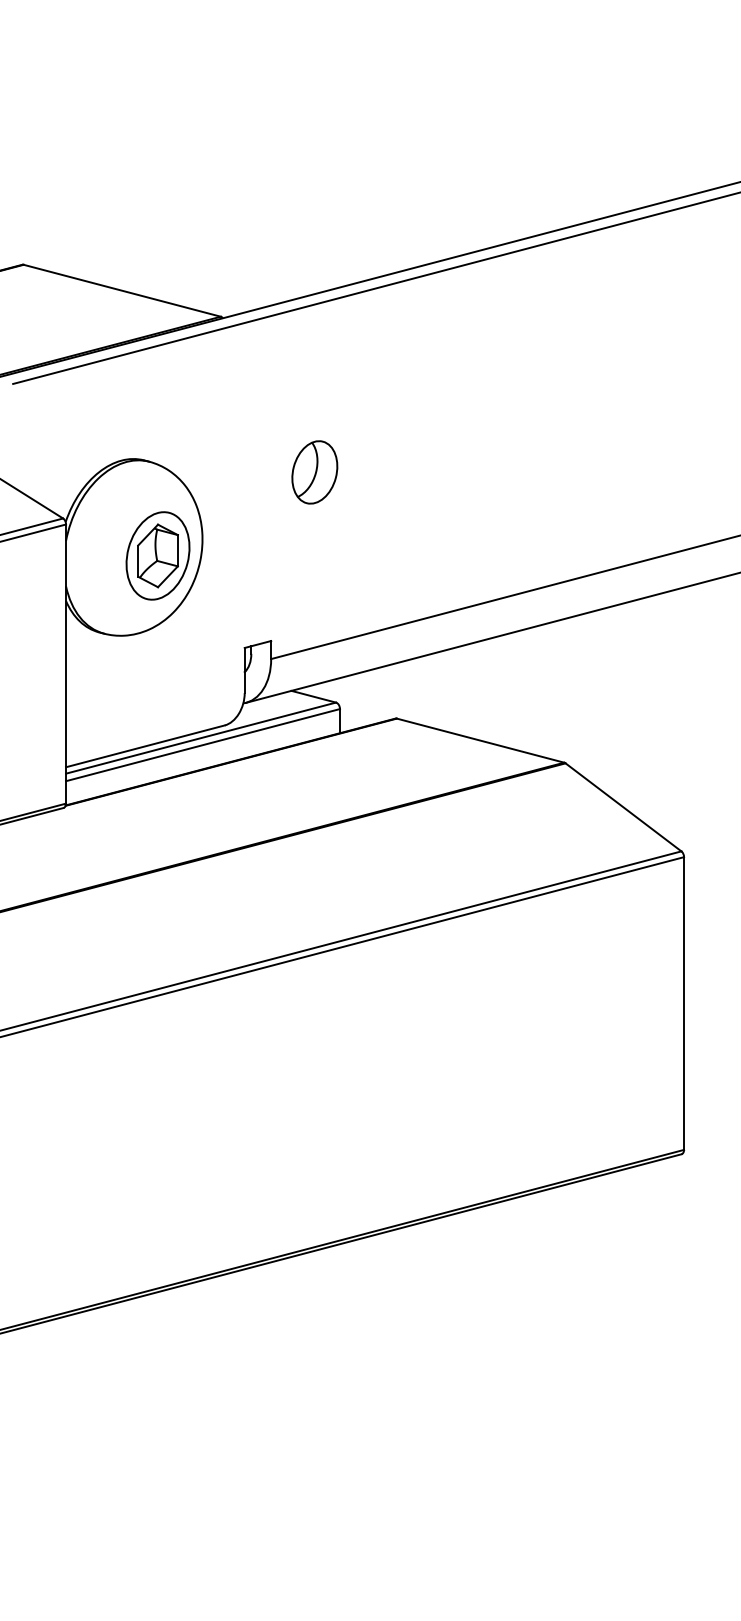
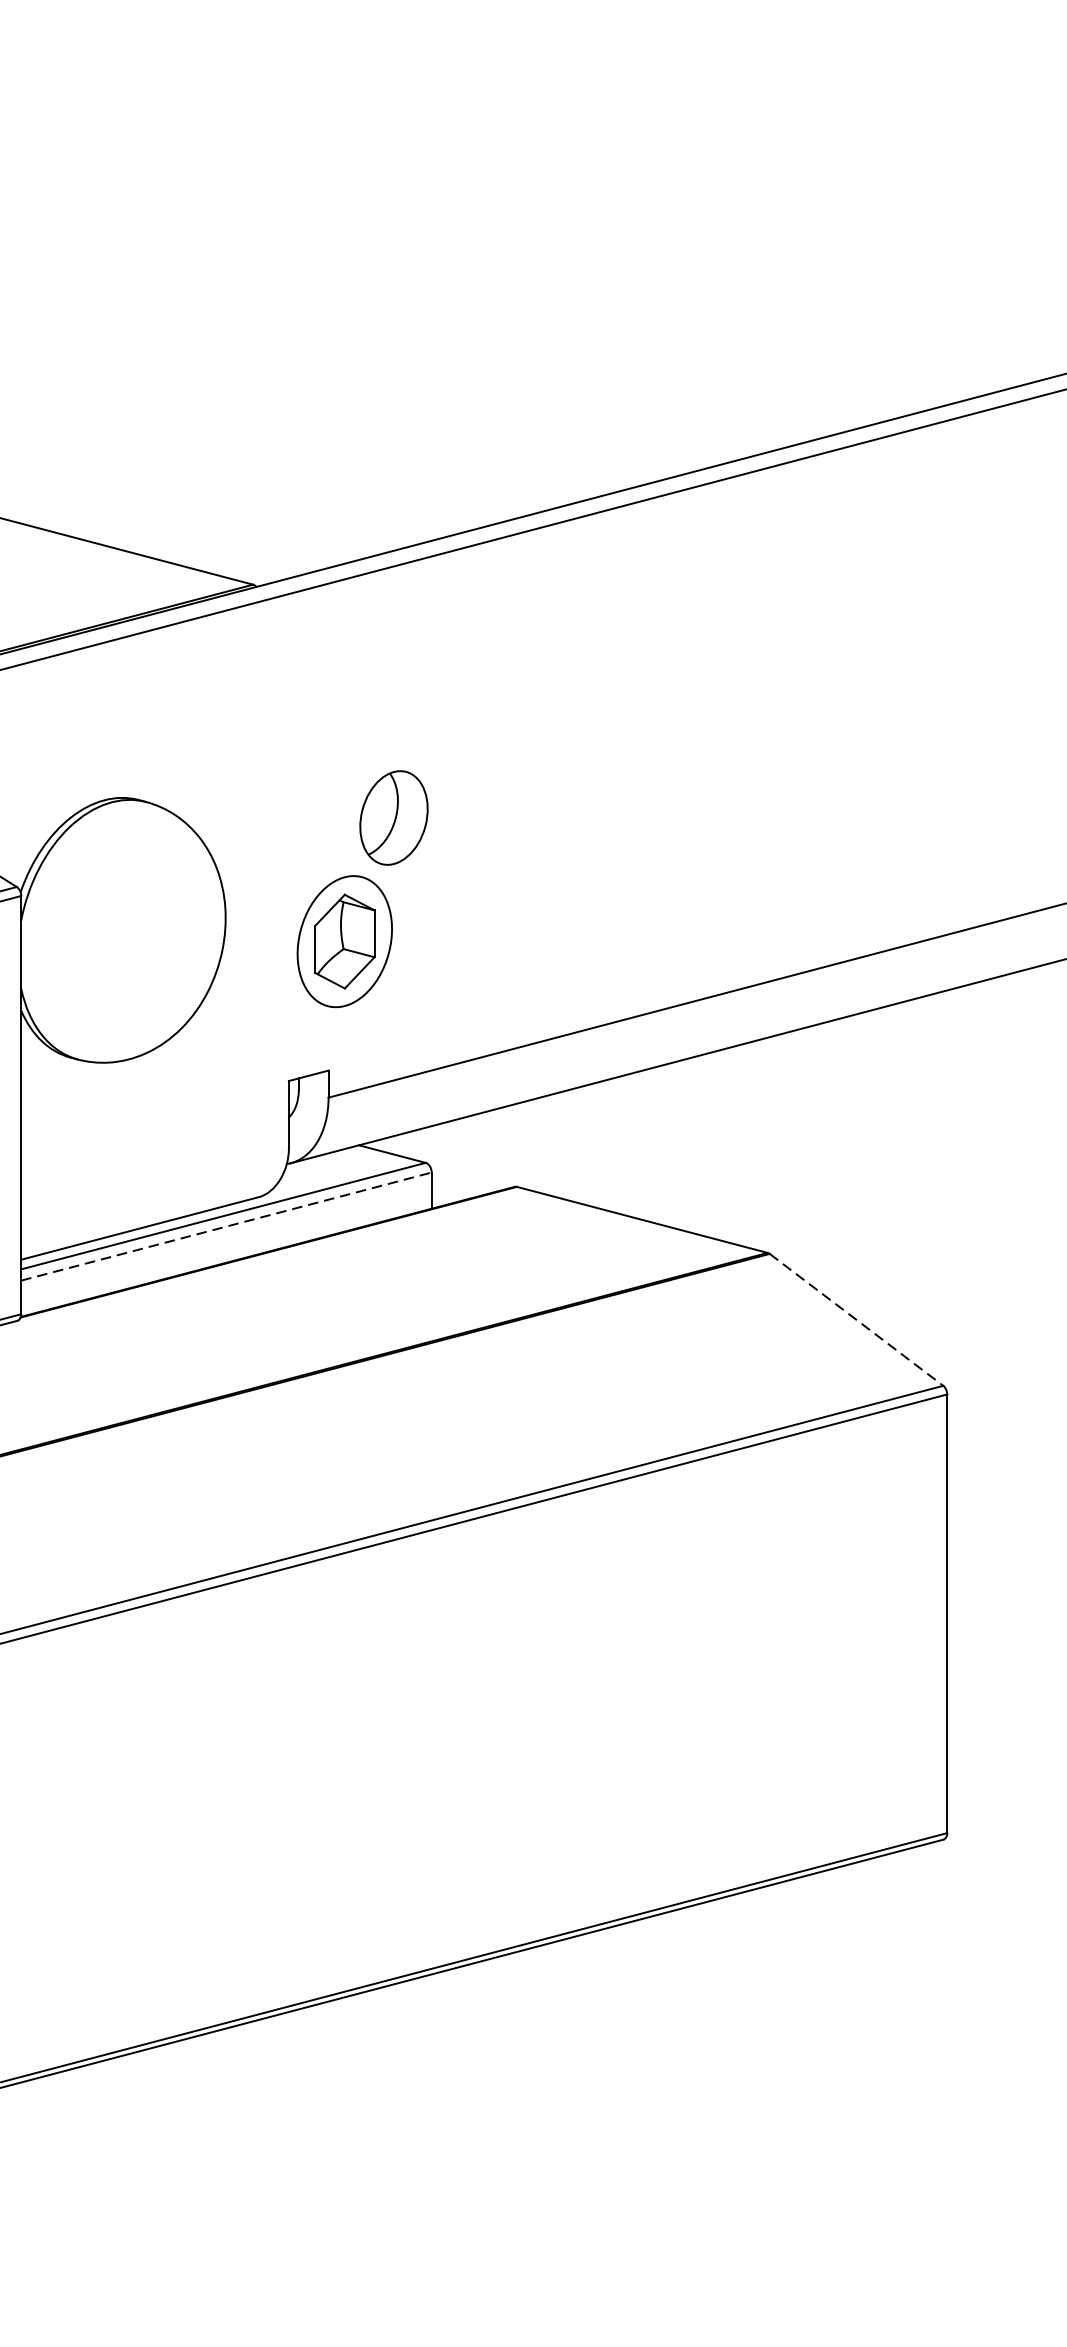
part: (157, 555) -> (344, 940), moved
line: (203, 745) -> (227, 1227), solid -> dashed
line: (623, 807) -> (856, 1320), solid -> dashed

